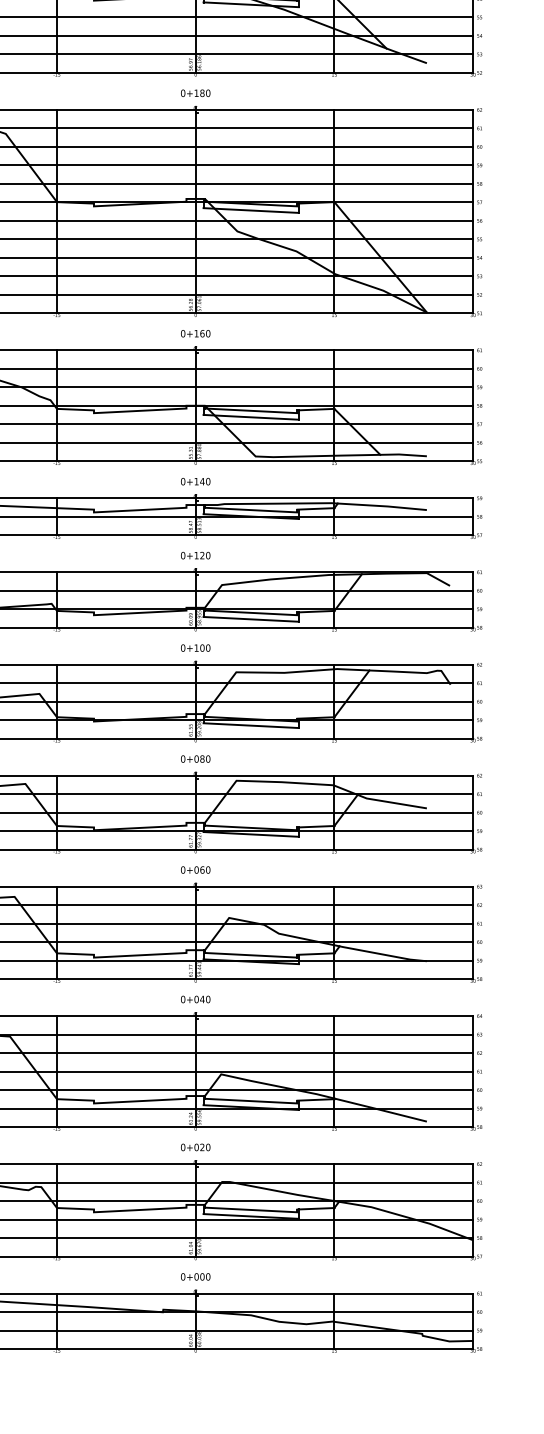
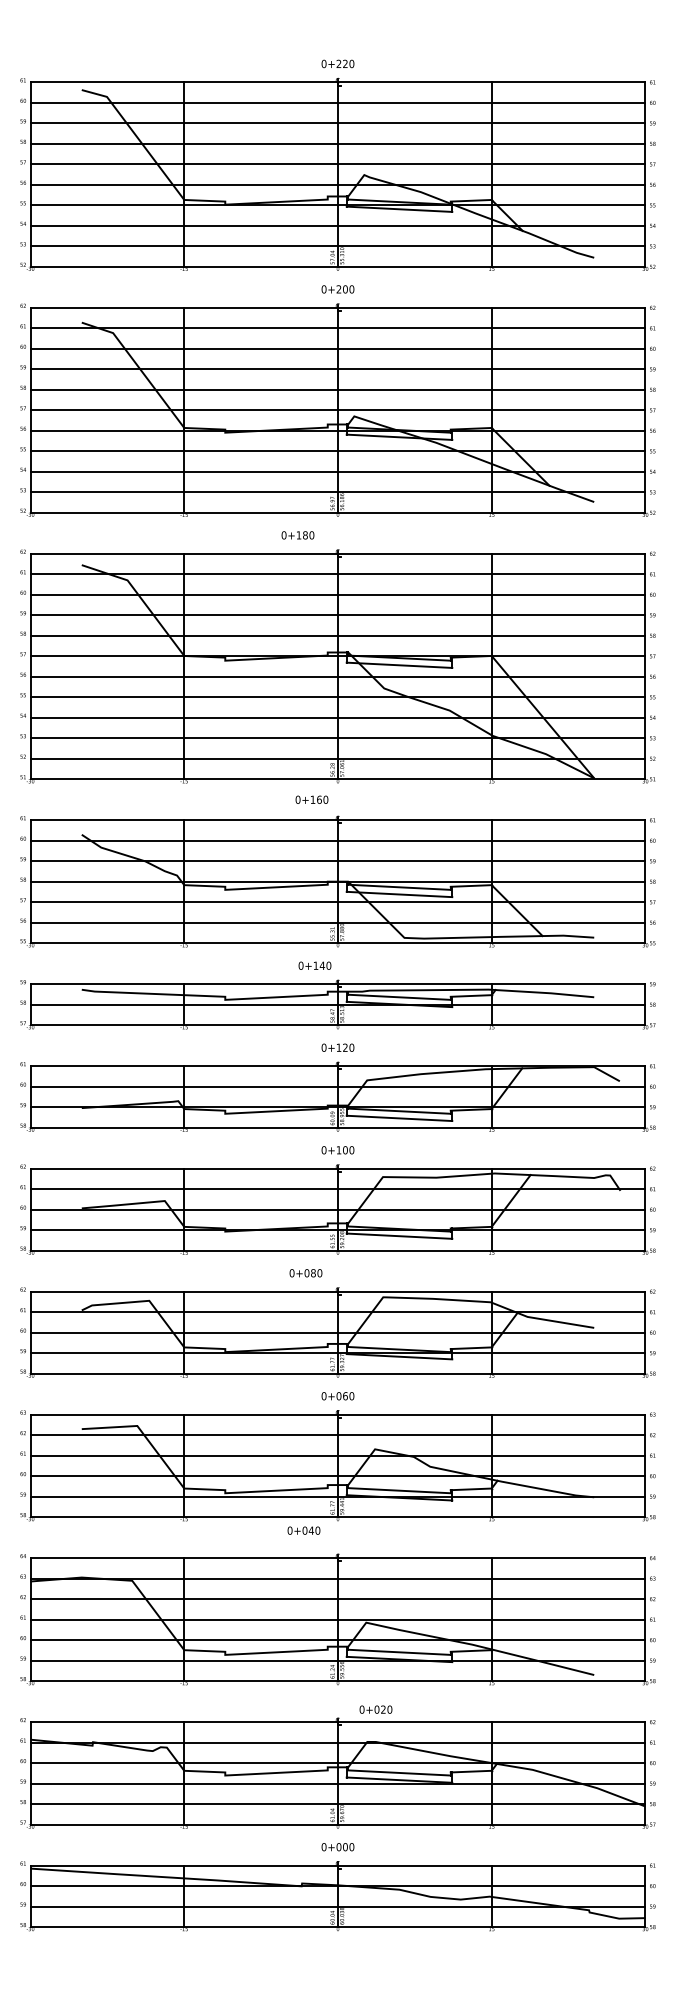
text: (195, 93) -> (297, 535), moved
text: (195, 333) -> (311, 799), moved
text: (195, 481) -> (314, 965), moved
text: (195, 759) -> (305, 1273), moved
text: (195, 999) -> (303, 1530), moved
text: (195, 1147) -> (375, 1709), moved

